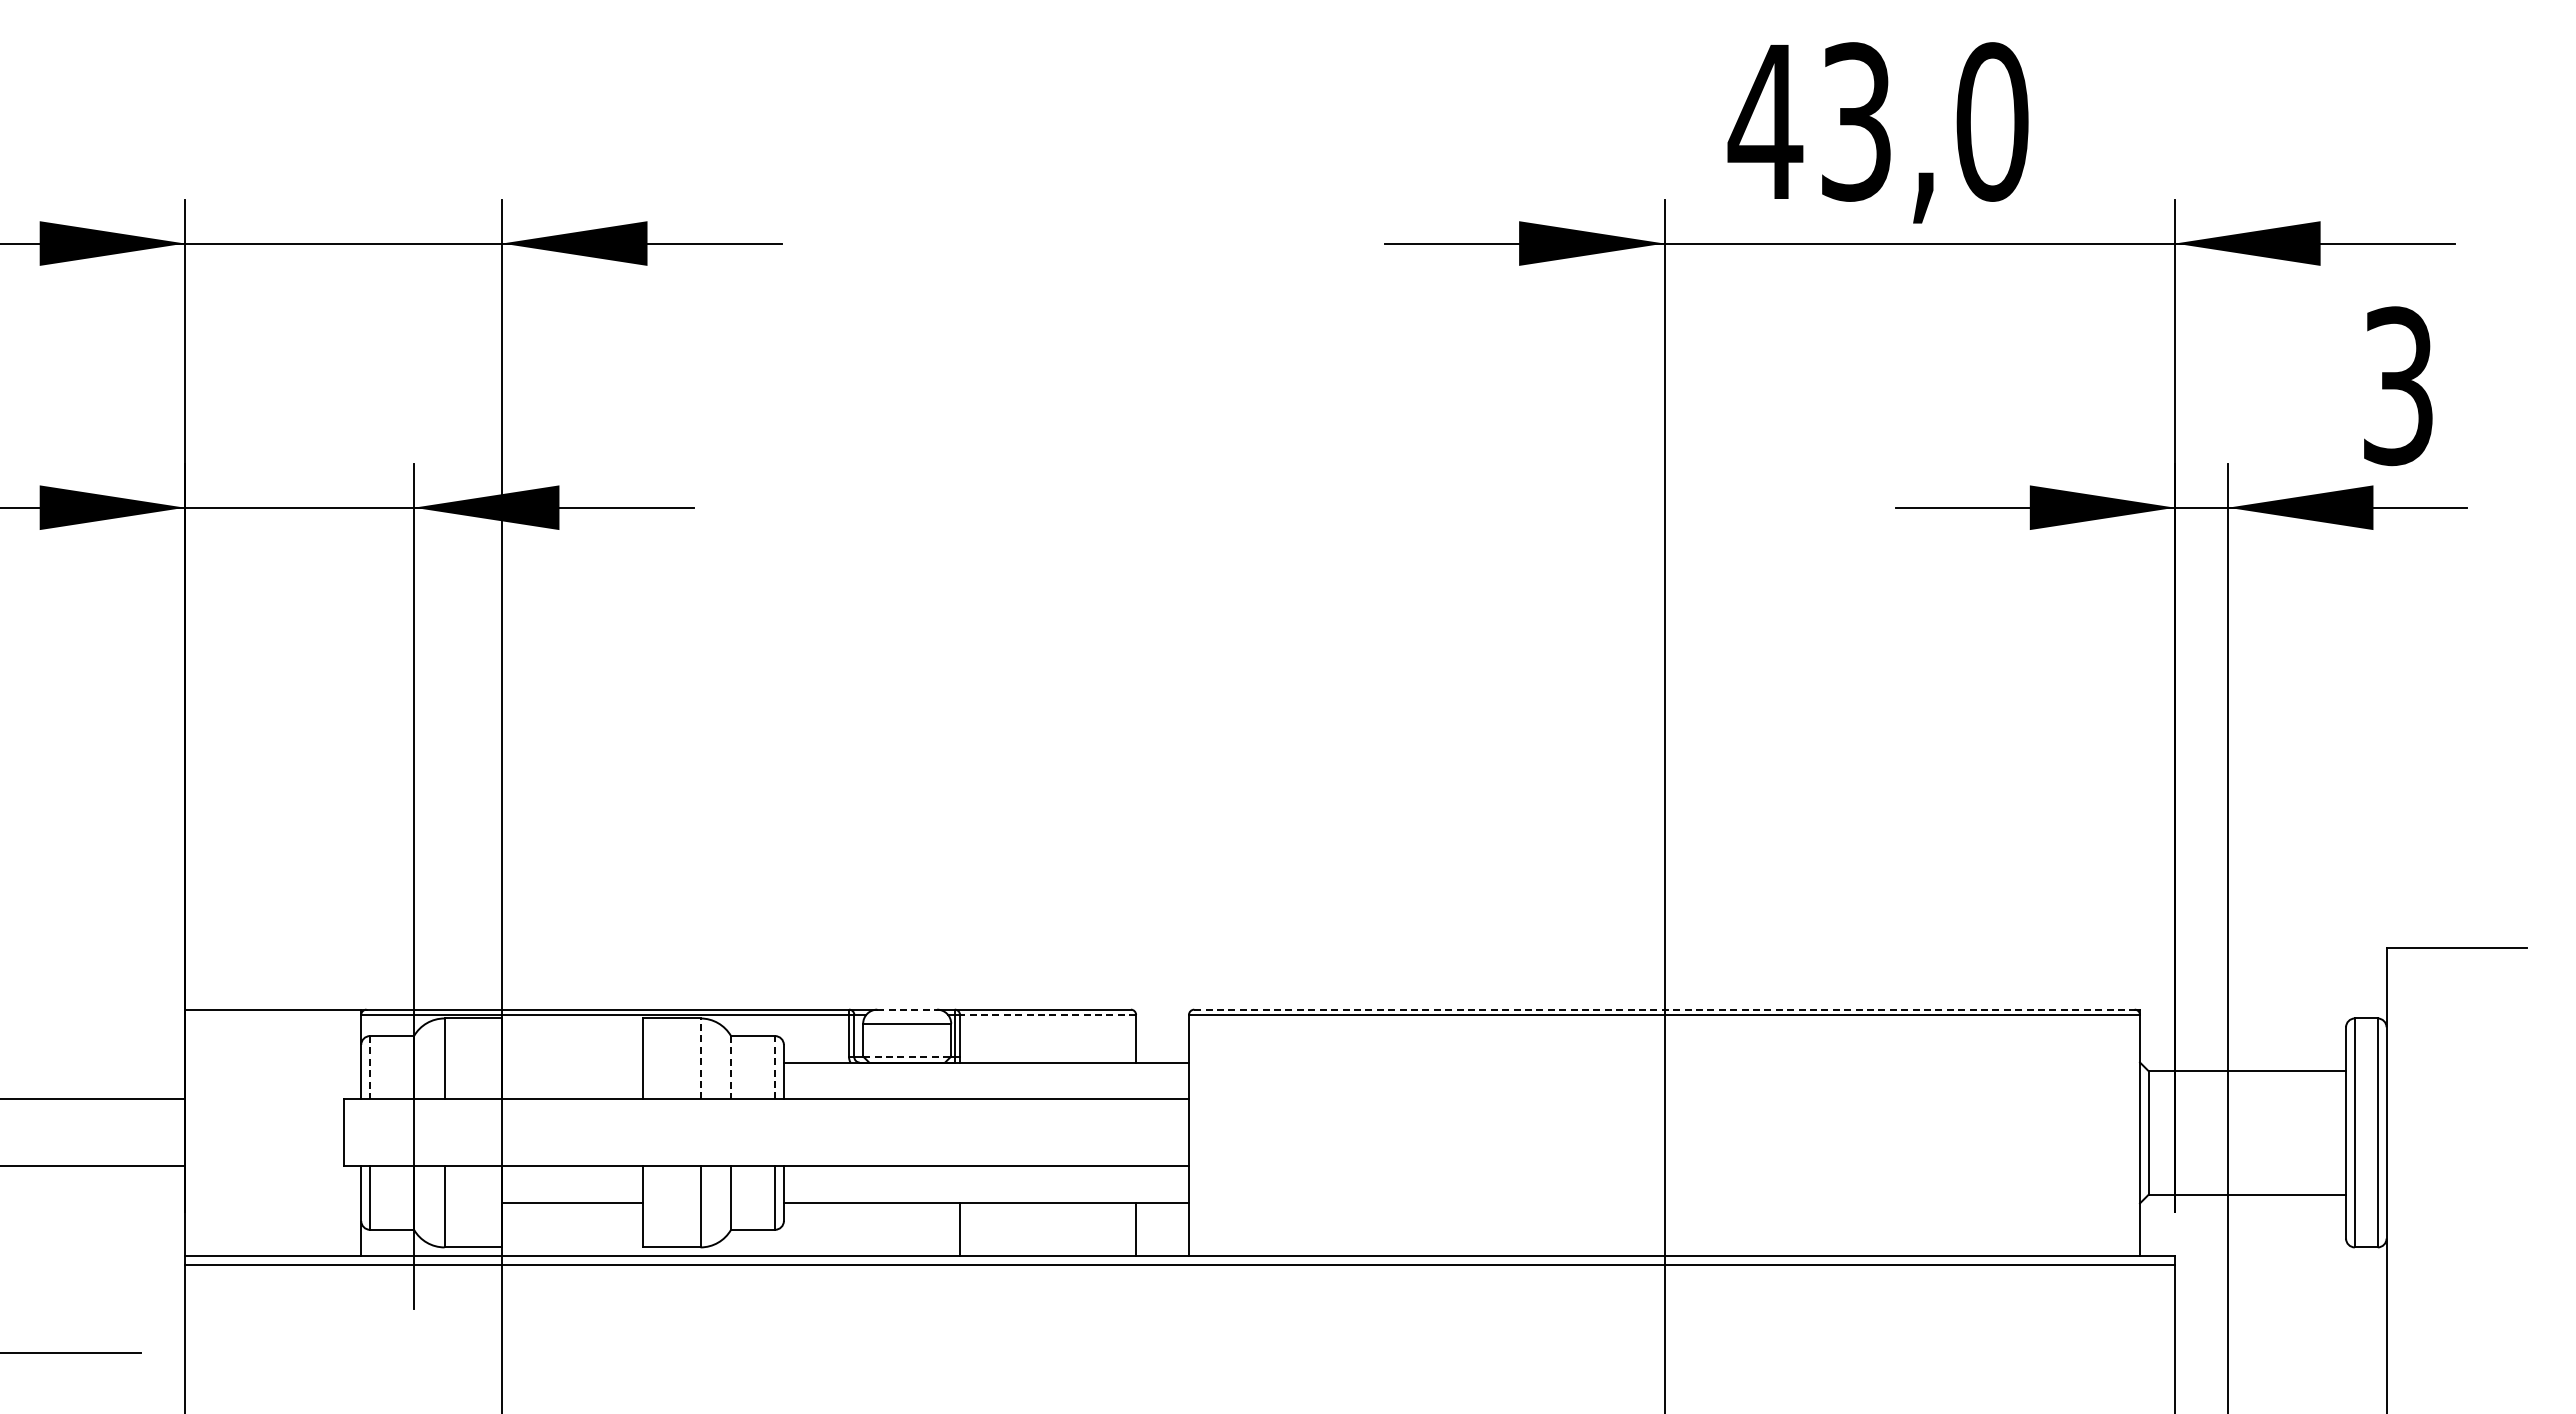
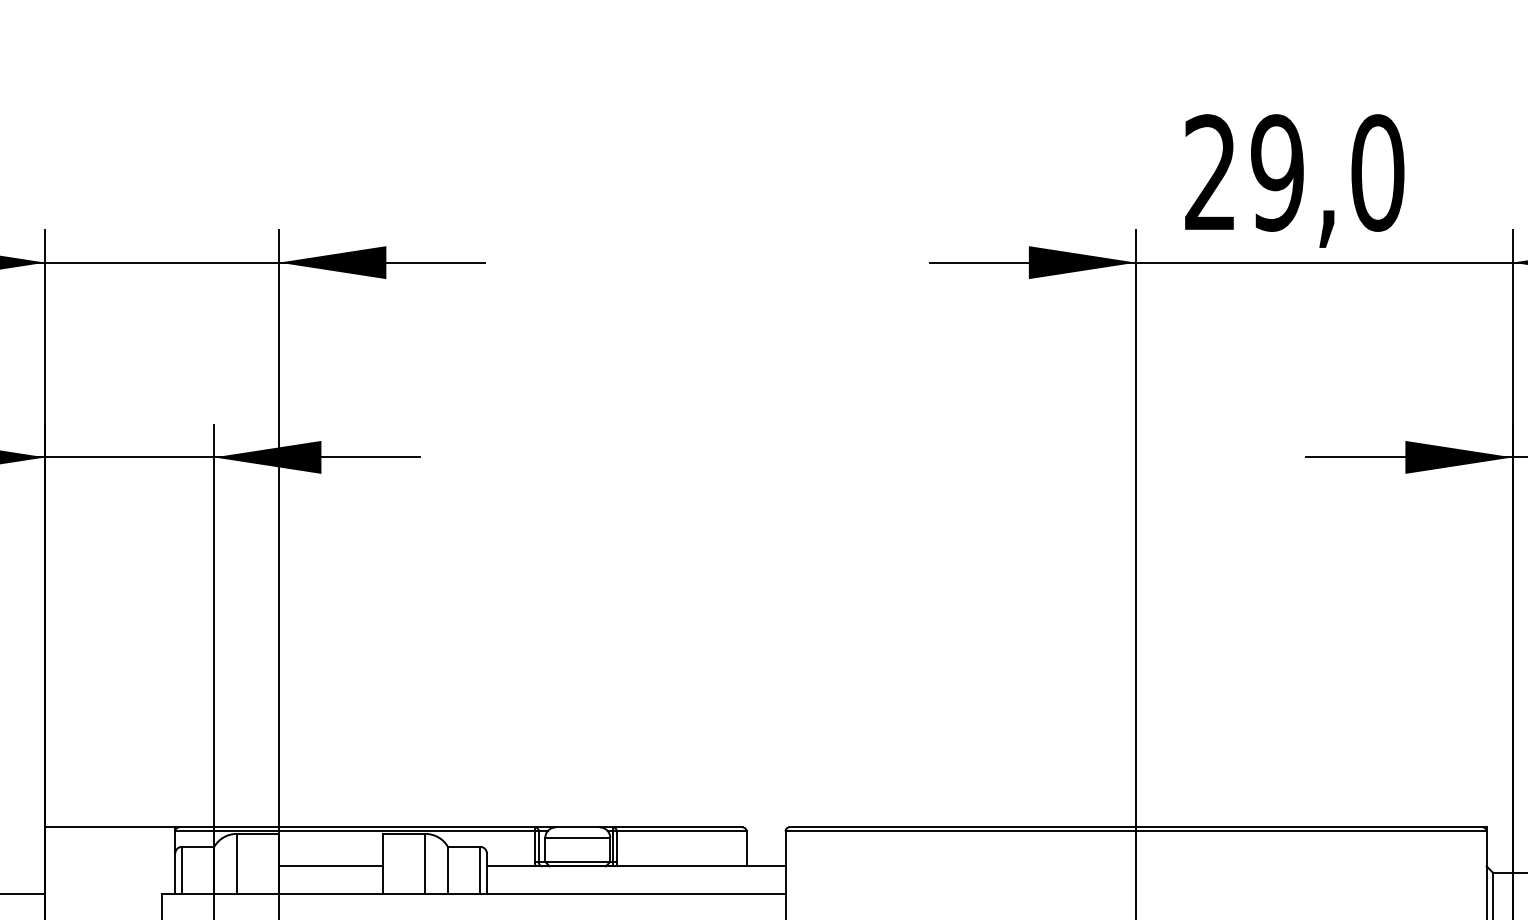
text: (1809, 121) -> (1242, 172), 43,0 -> 29,0
line: (907, 1009) -> (578, 827), dashed -> solid
line: (1664, 1009) -> (1136, 827), dashed -> solid
line: (1047, 1014) -> (681, 830), dashed -> solid
line: (907, 1056) -> (578, 861), dashed -> solid
line: (700, 1058) -> (425, 863), dashed -> solid
line: (572, 1062) -> (331, 866), added
line: (370, 1067) -> (182, 870), dashed -> solid
line: (731, 1067) -> (448, 870), dashed -> solid
line: (775, 1067) -> (480, 870), dashed -> solid

